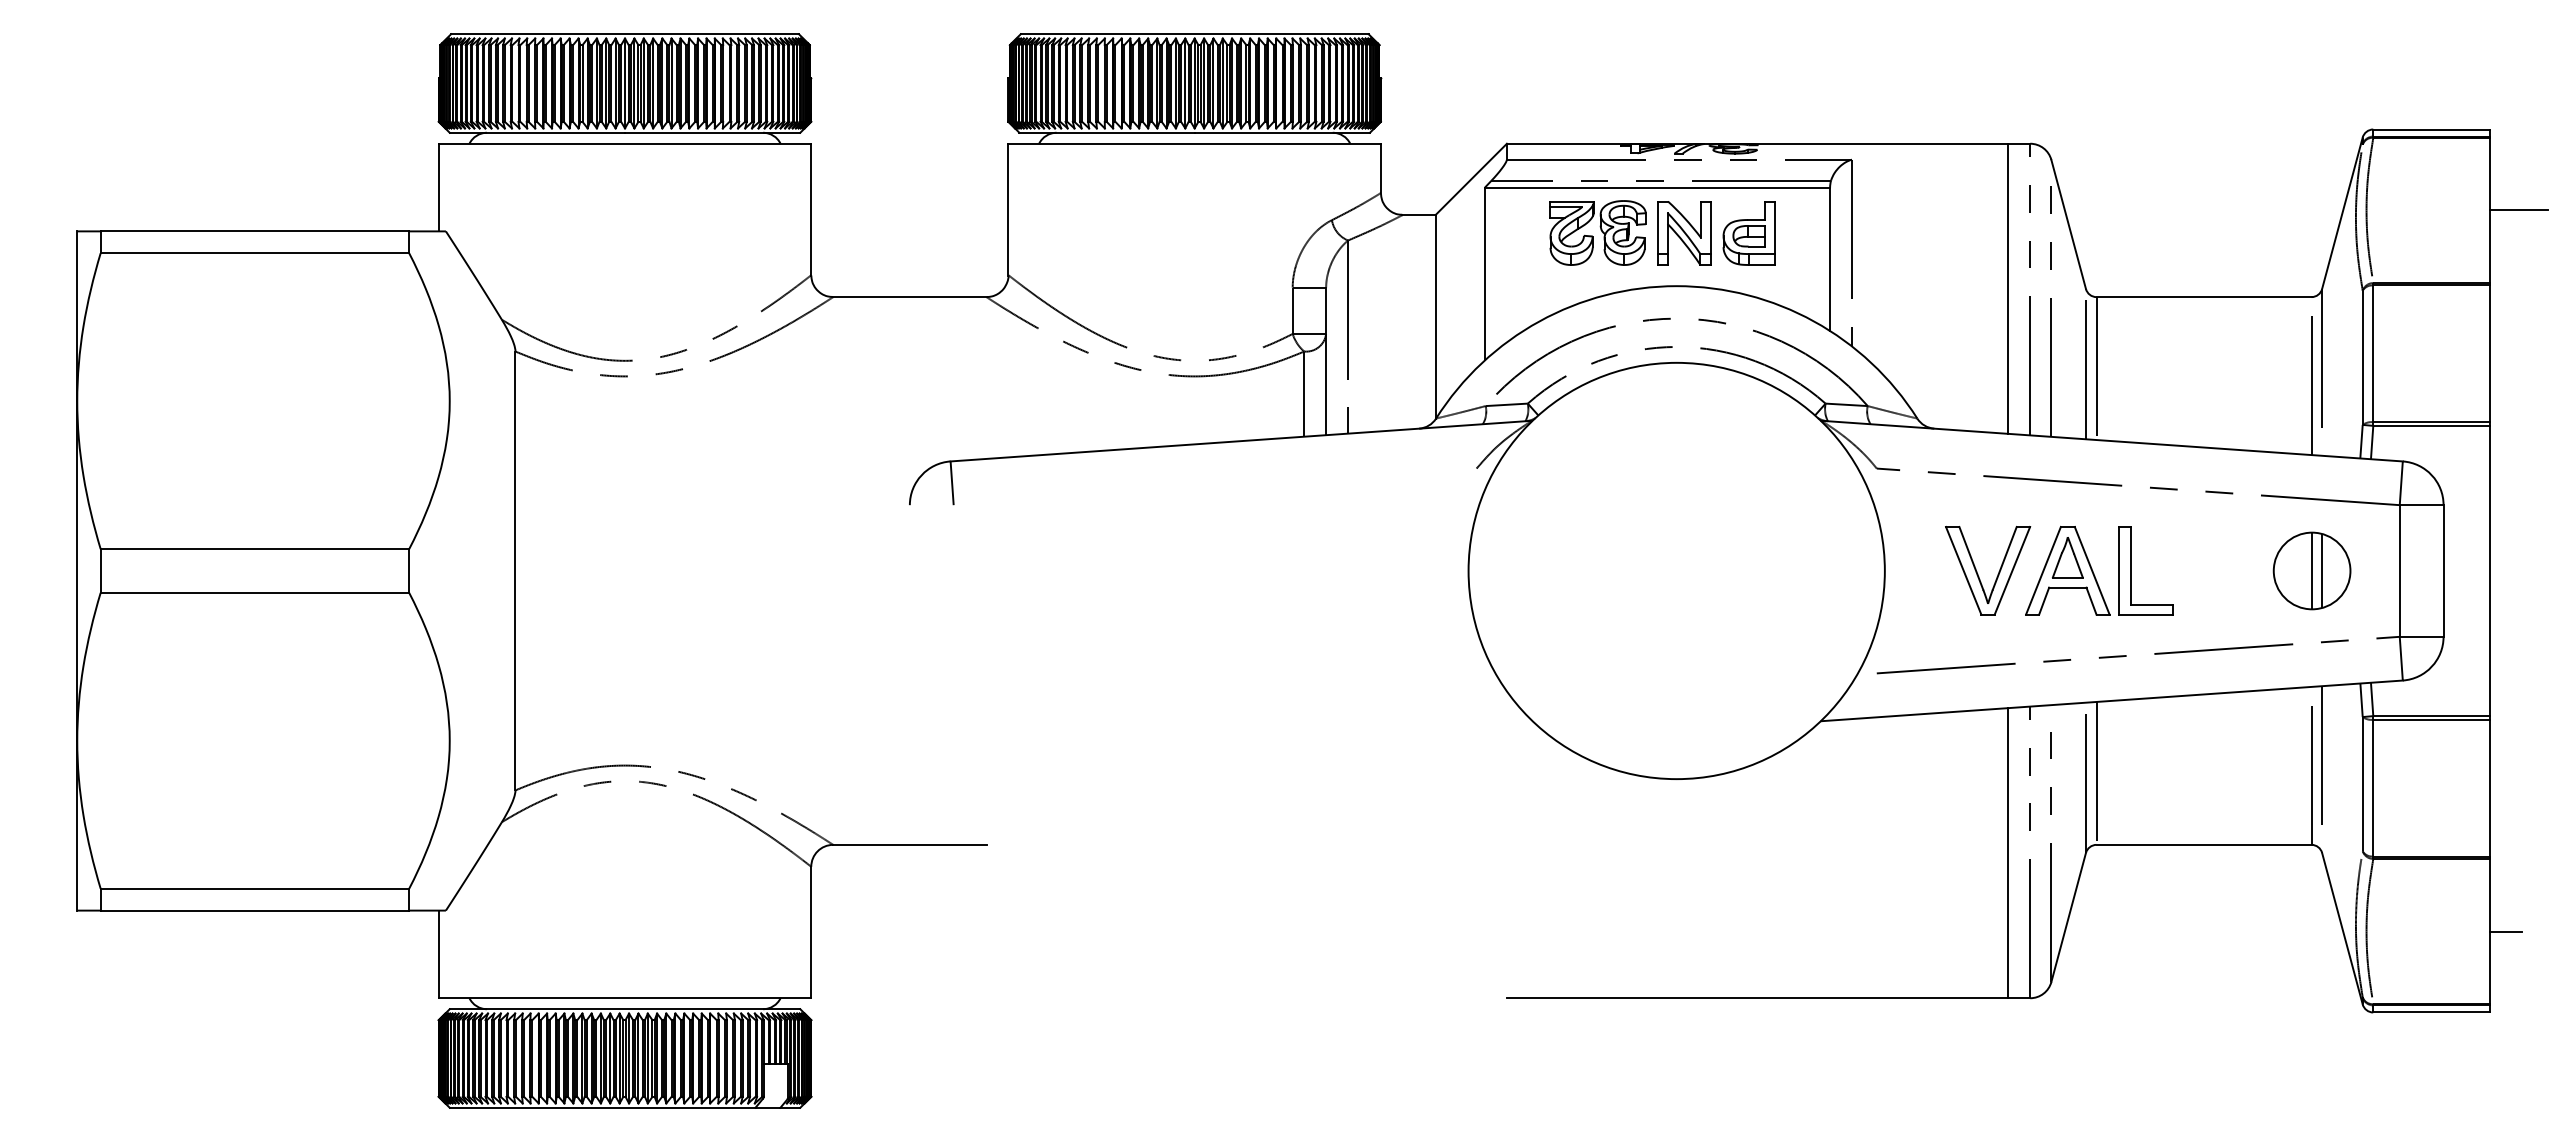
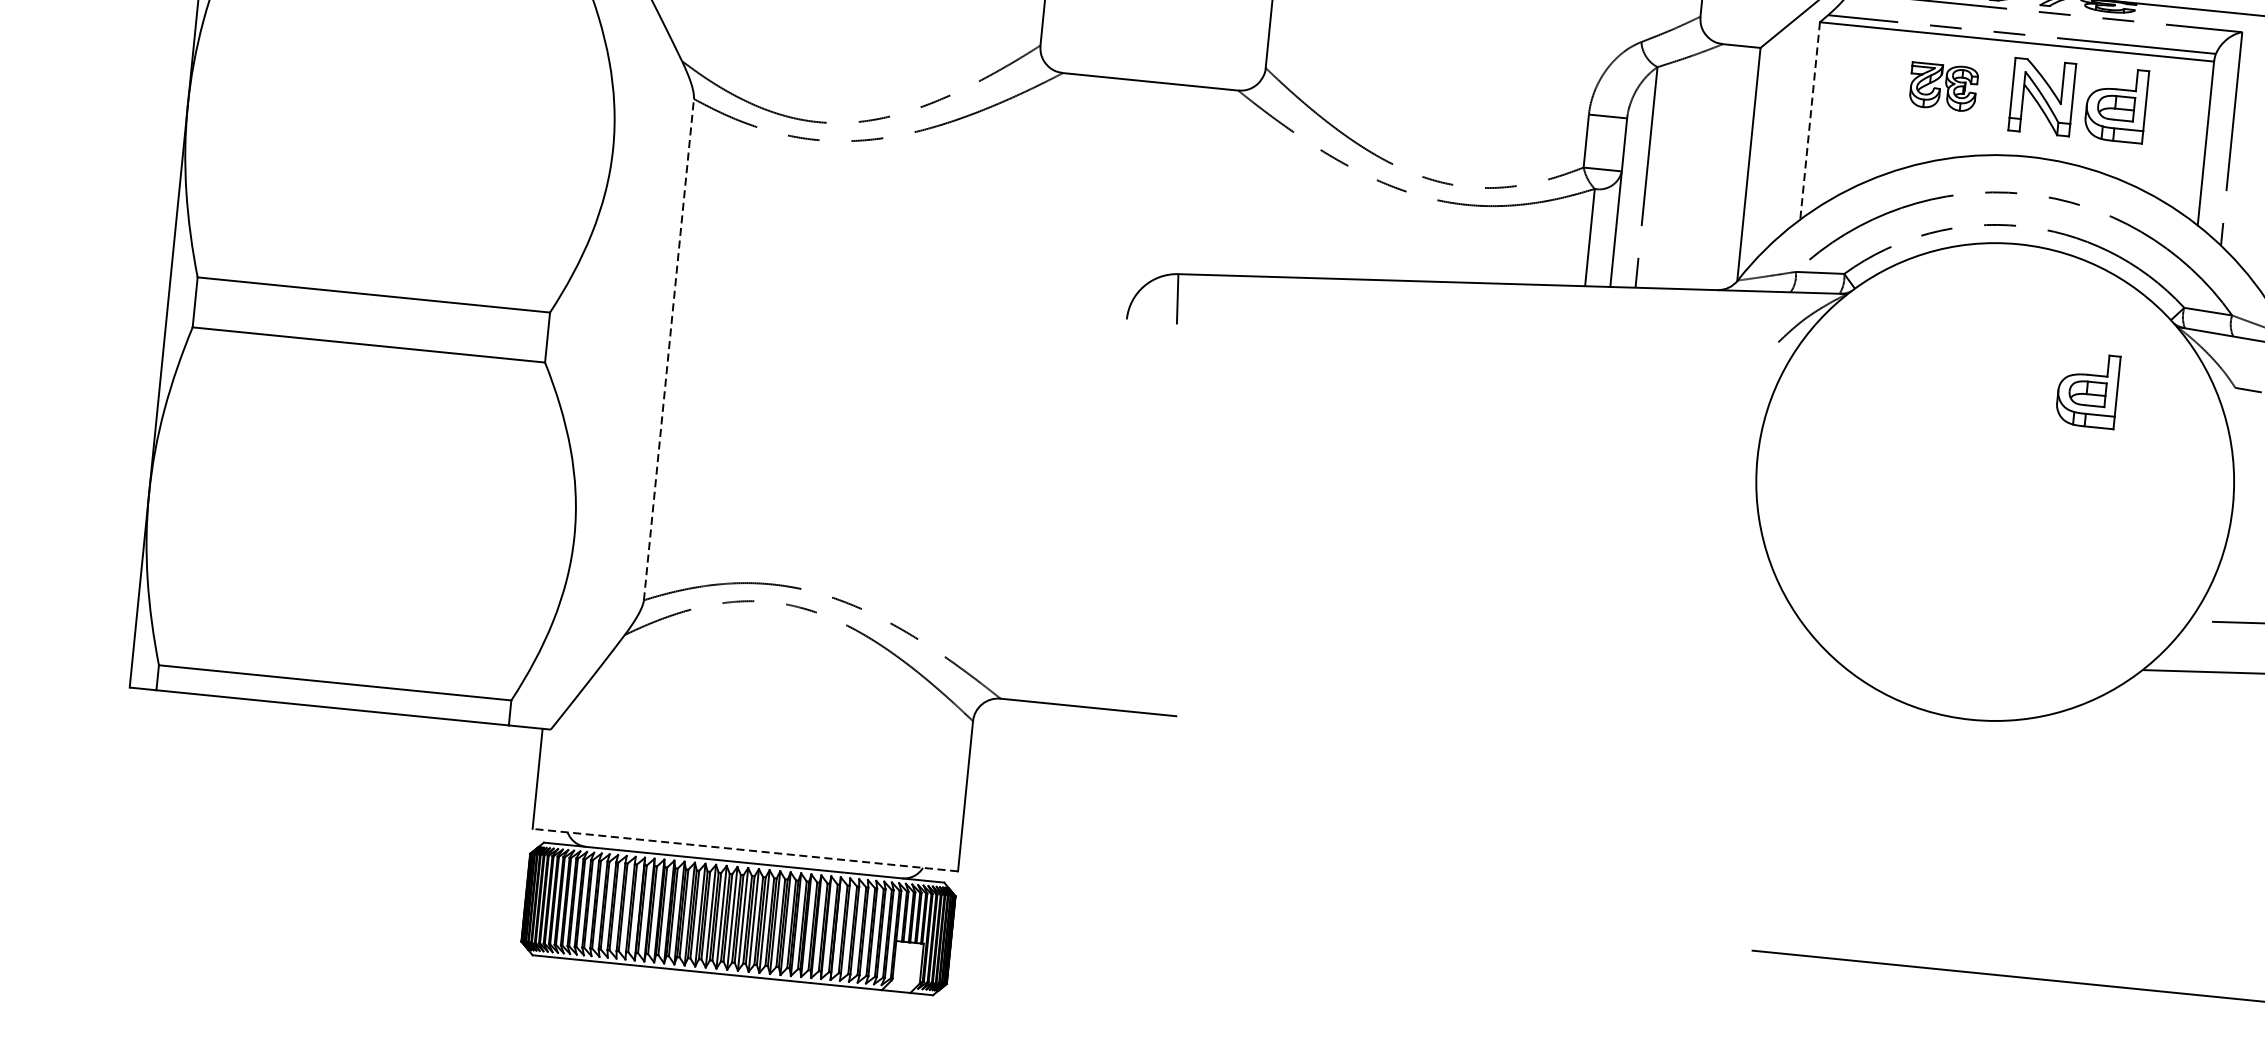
part: (1597, 232) -> (1943, 86), size x0.6
line: (1485, 274) -> (1810, 121), solid -> dashed
part: (1748, 483) -> (2087, 390), added
line: (515, 570) -> (669, 349), solid -> dashed
line: (624, 998) -> (744, 850), solid -> dashed

